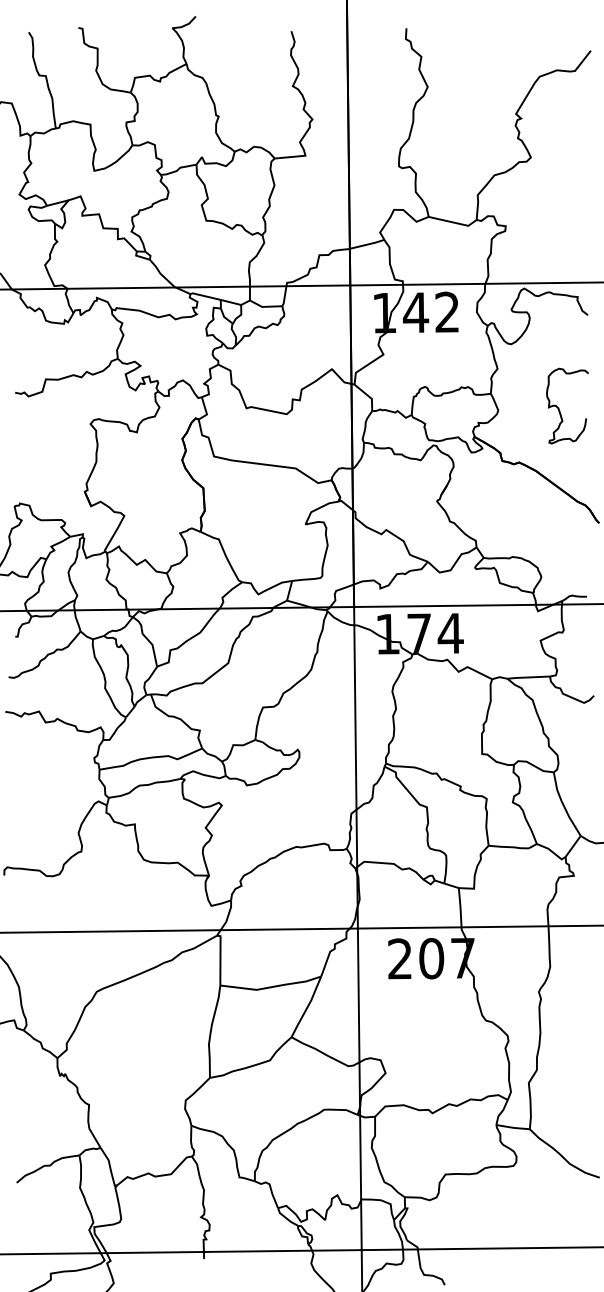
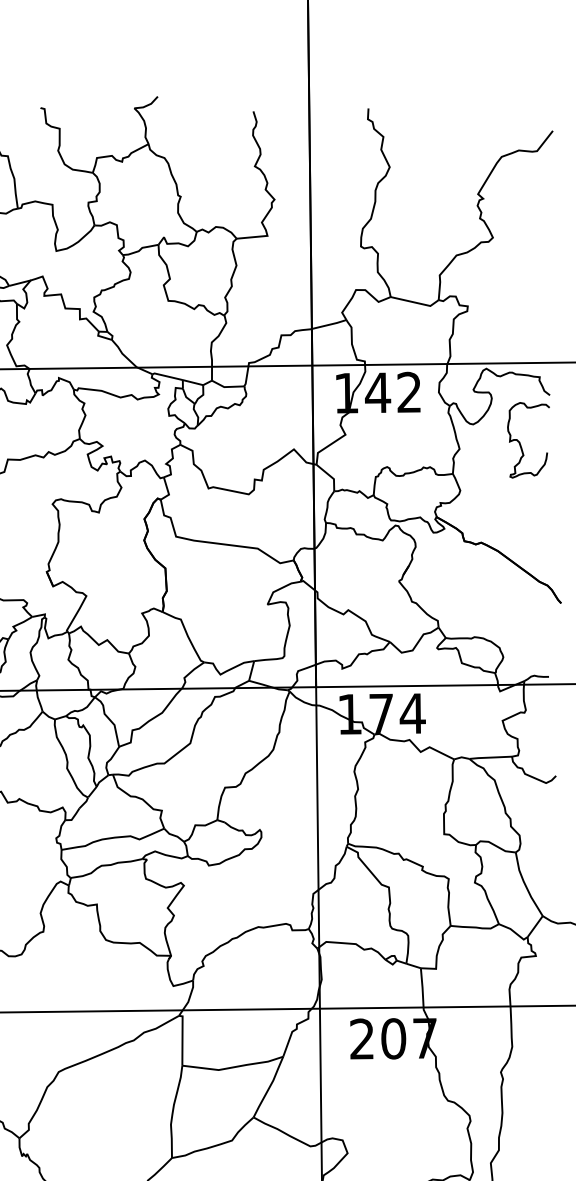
curve: (559, 408) -> (520, 442), moved

